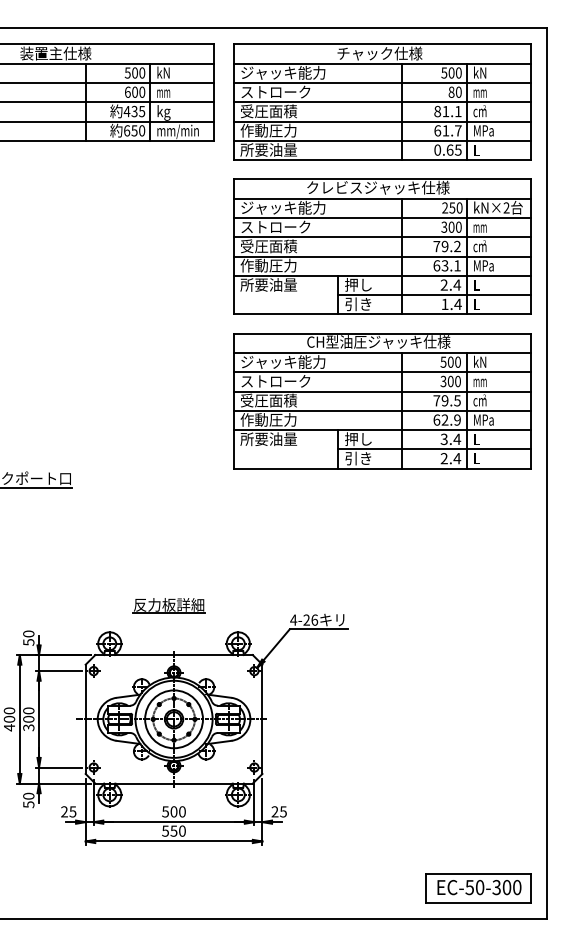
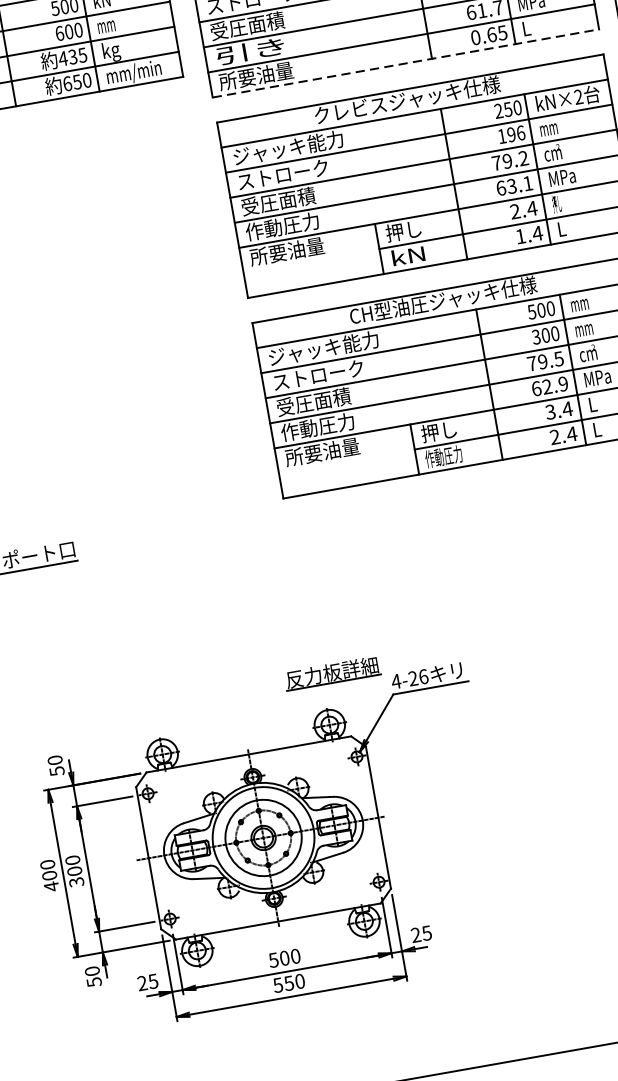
text: (268, 130) -> (251, 50), 作動圧力 -> 引き
line: (382, 160) -> (406, 63), solid -> dashed
text: (451, 226) -> (511, 133), 300 -> 196
text: (476, 284) -> (557, 203), L -> 押し
text: (358, 304) -> (408, 256), 引き -> kN
text: (479, 361) -> (578, 302), kN -> mm
text: (358, 458) -> (443, 456), 引き -> 作動圧力
part: (168, 605) -> (331, 673), moved

